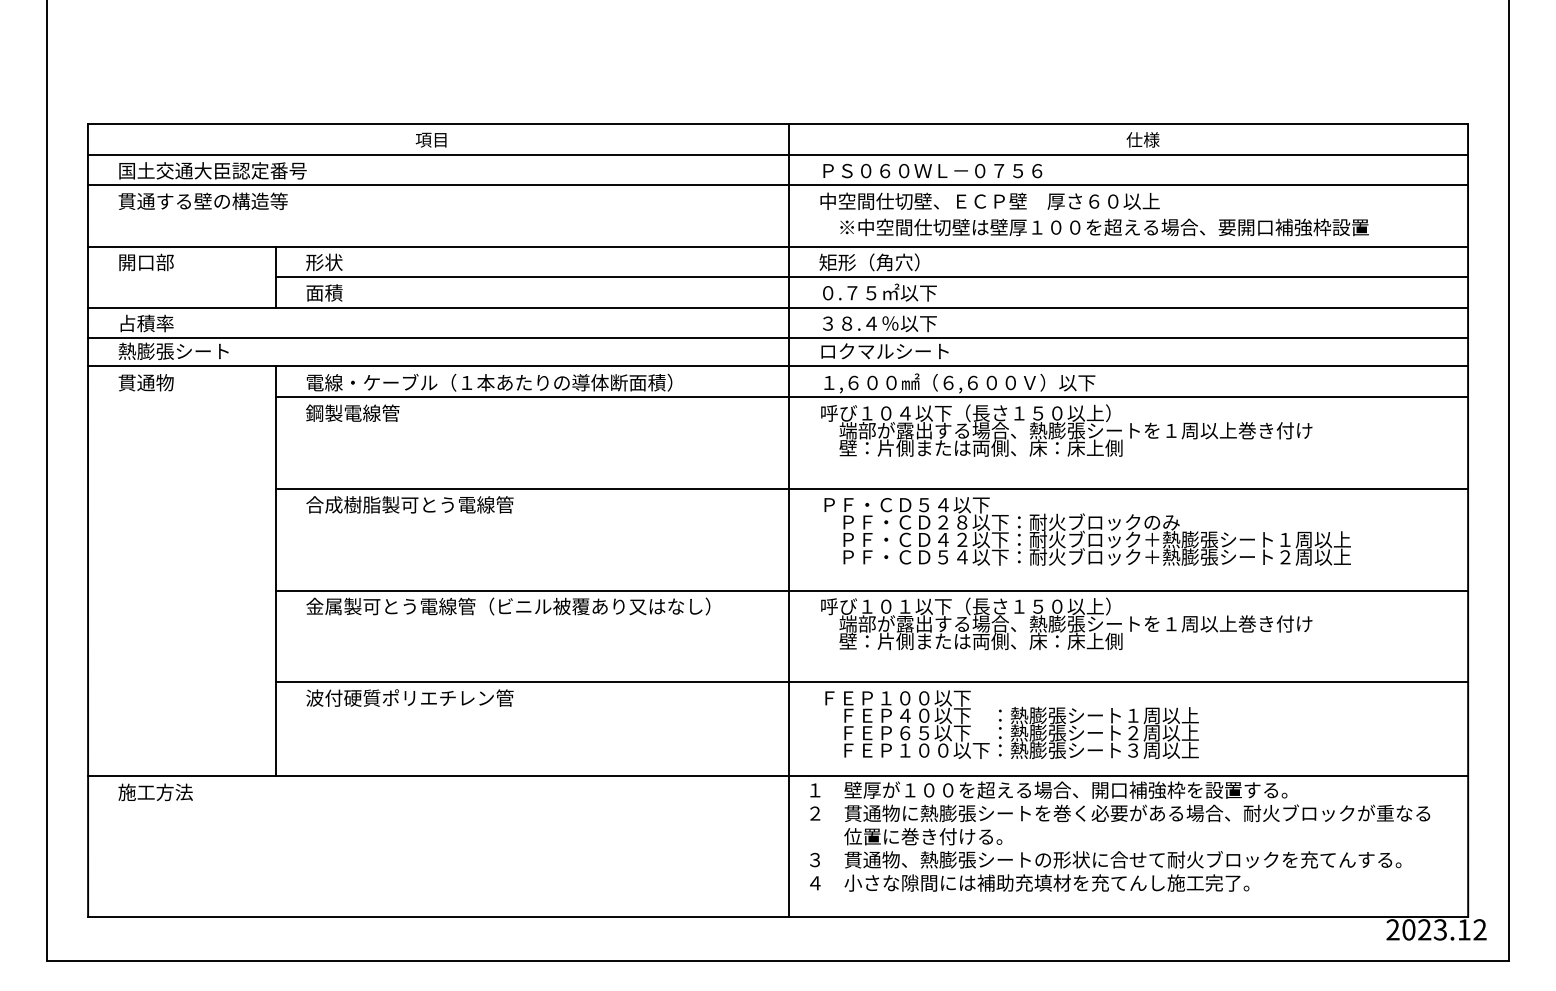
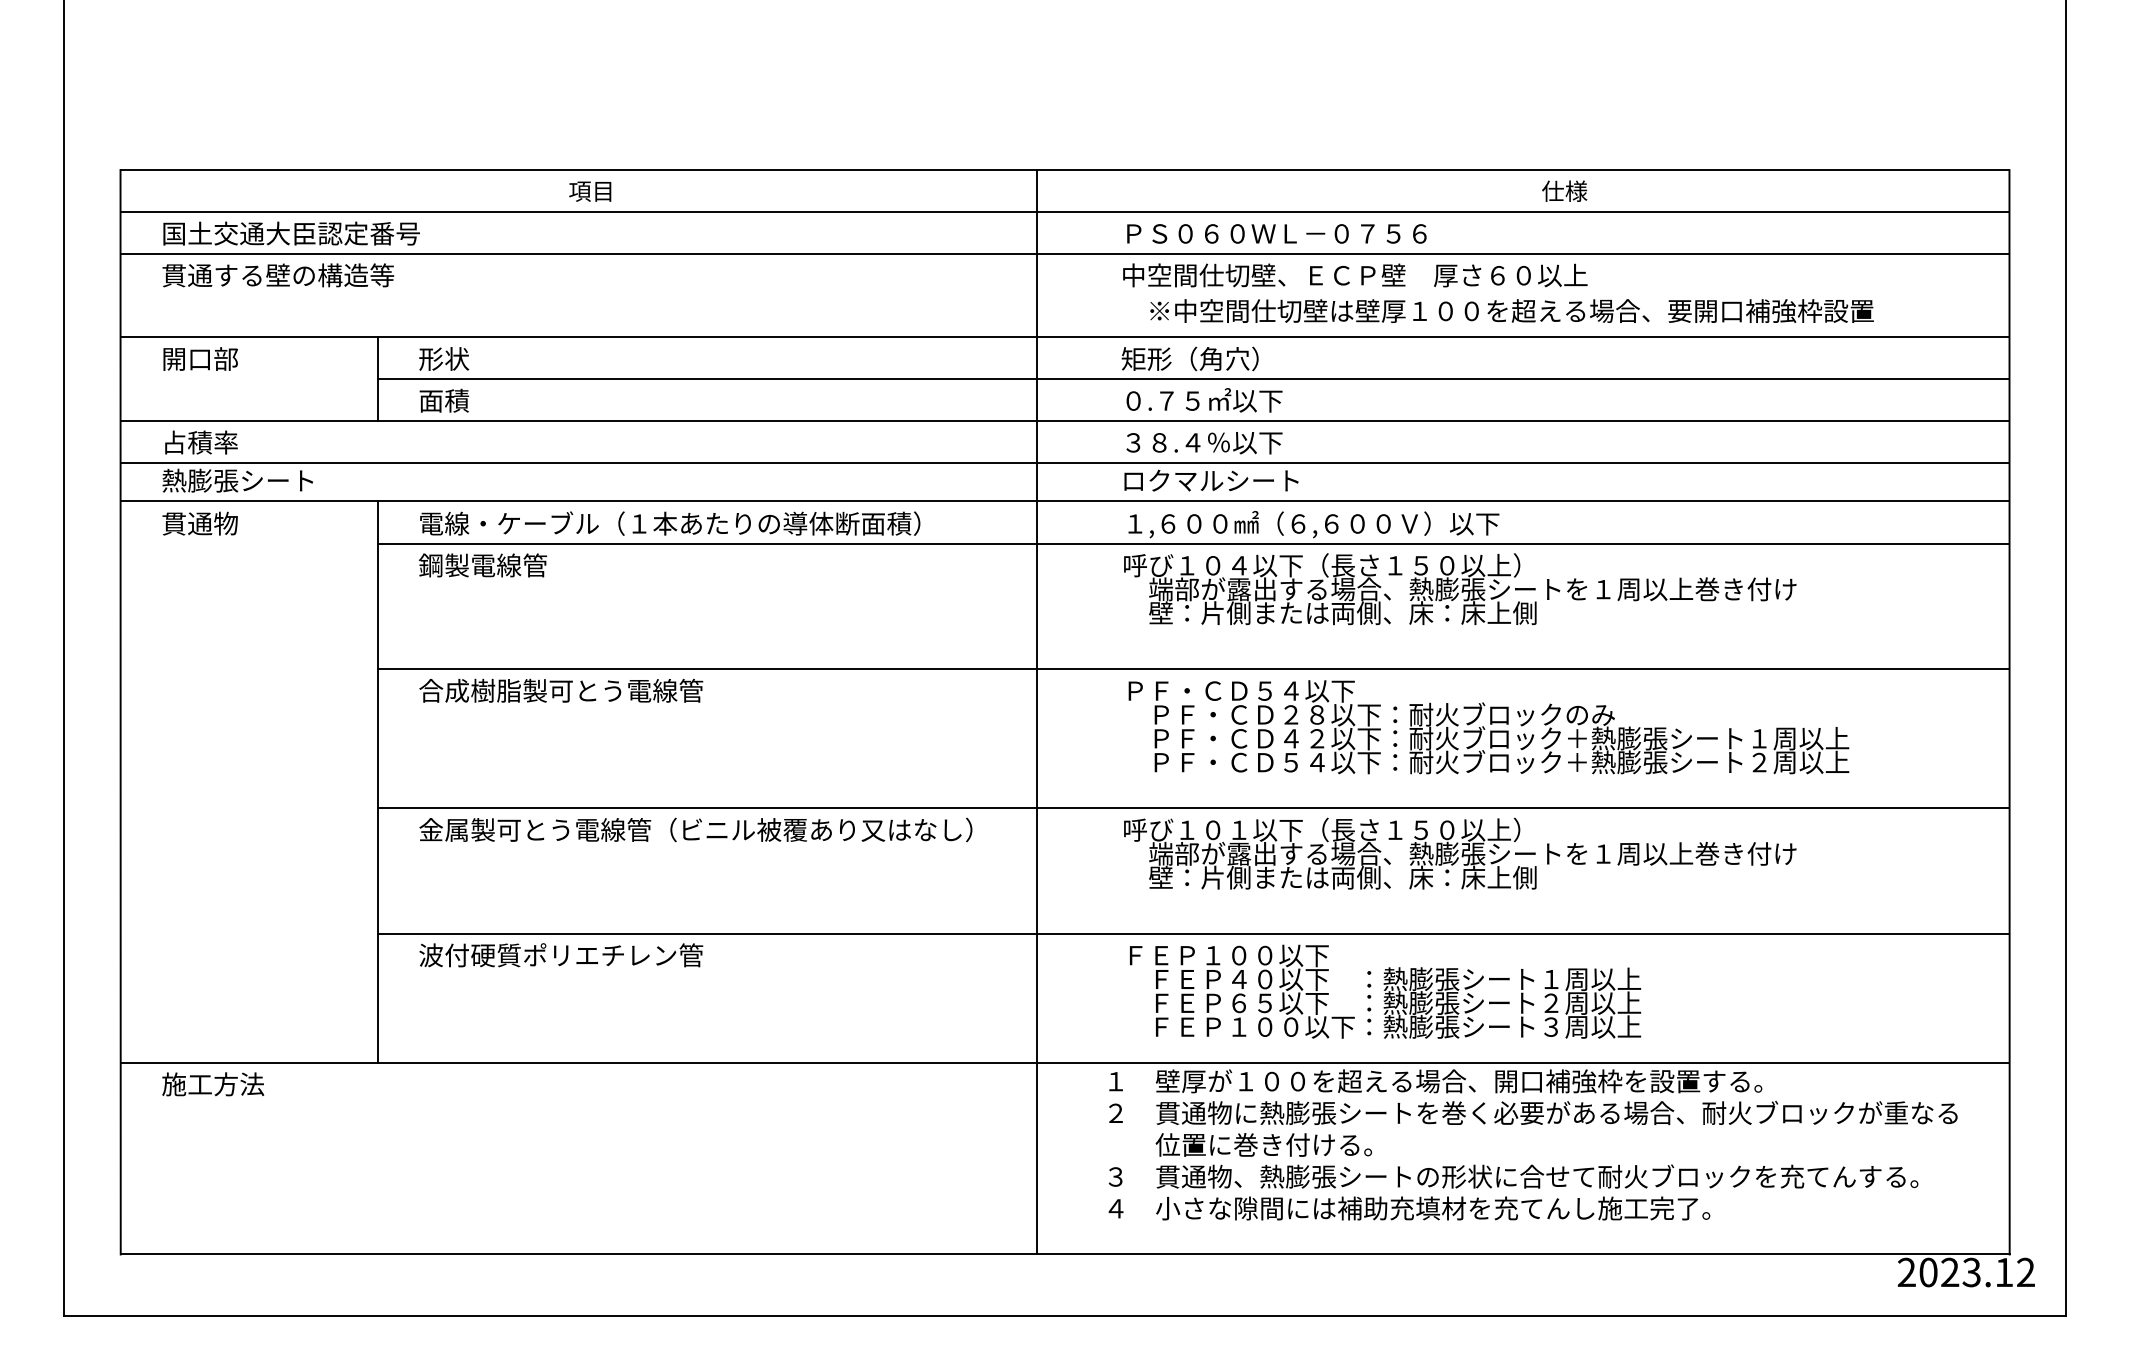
line: (789, 520) -> (1037, 712), moved

